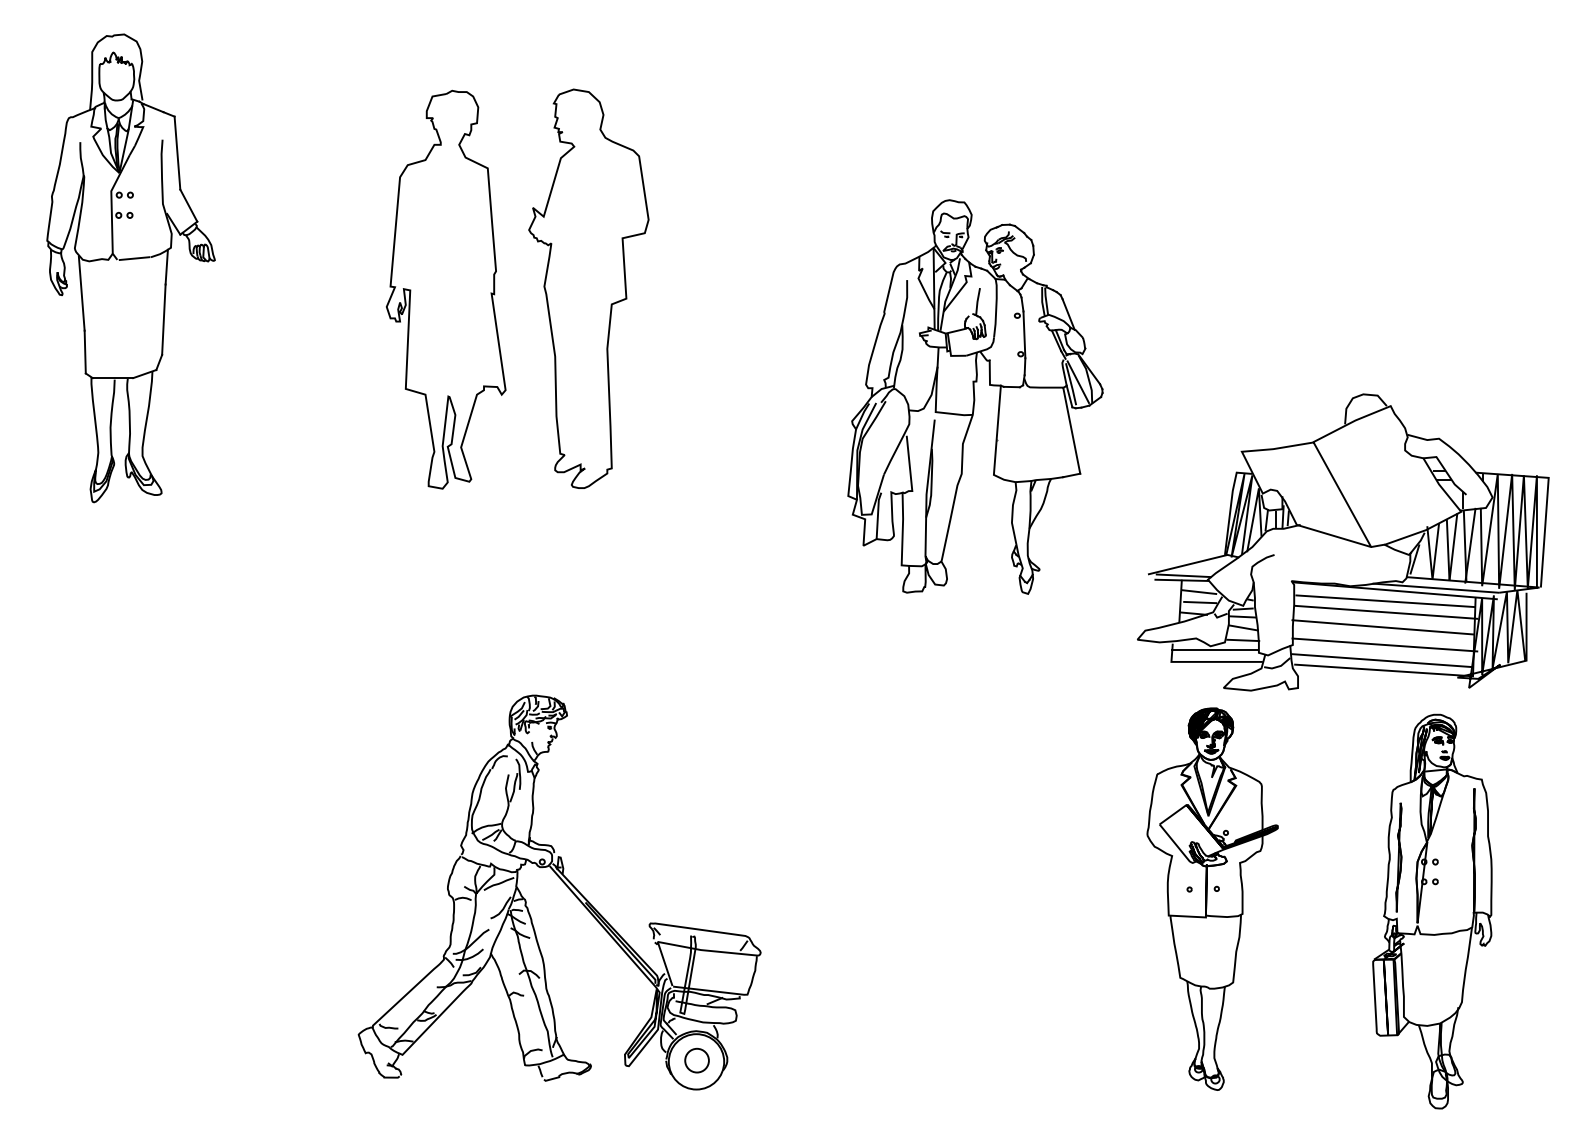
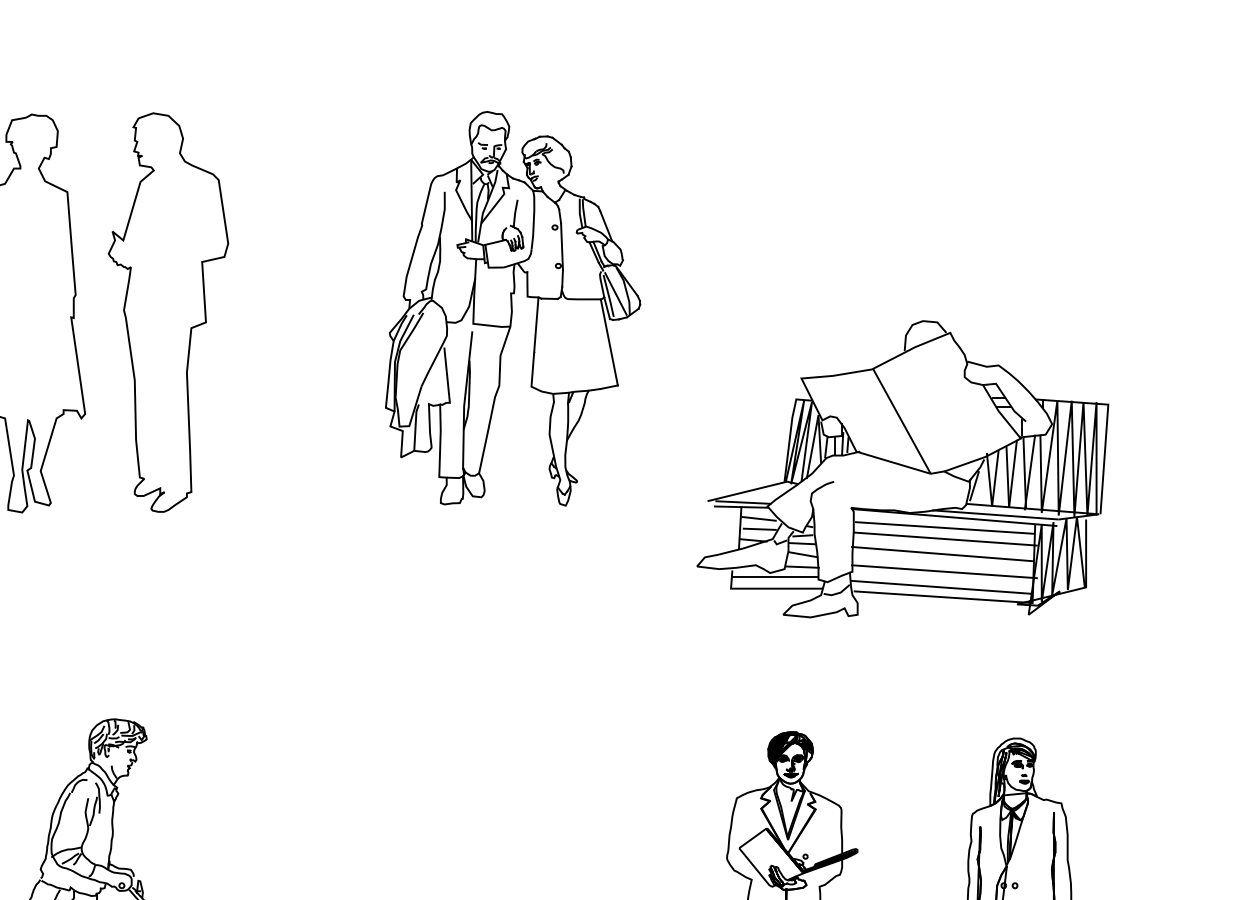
part: (975, 396) -> (513, 308), moved
part: (1343, 542) -> (903, 469), moved

